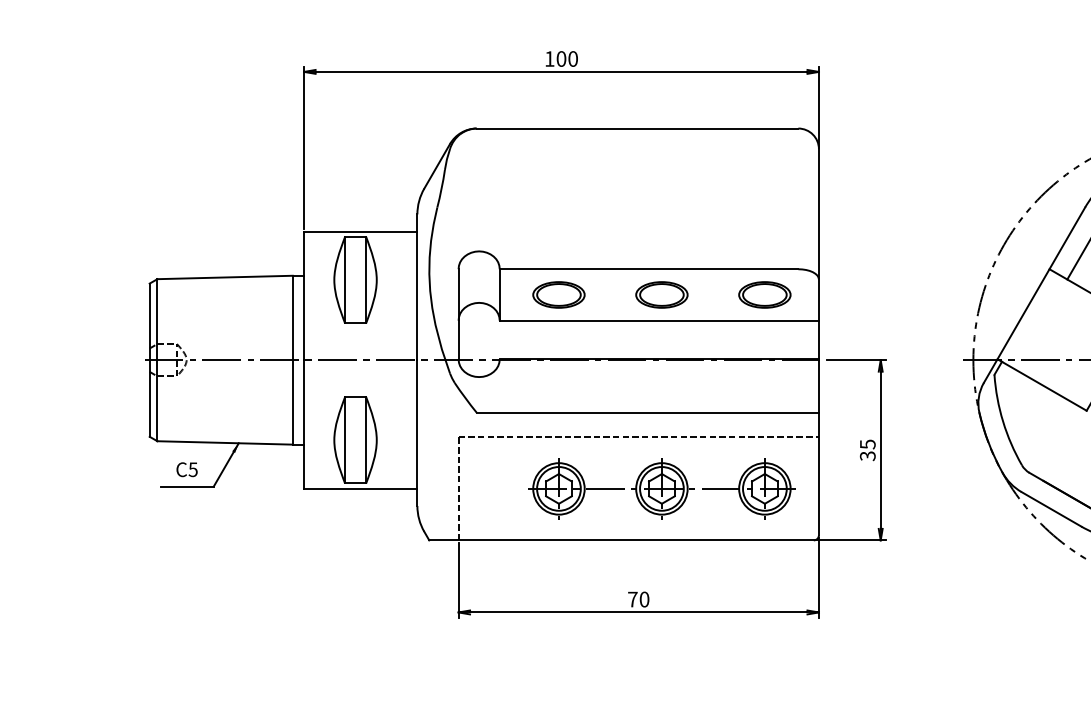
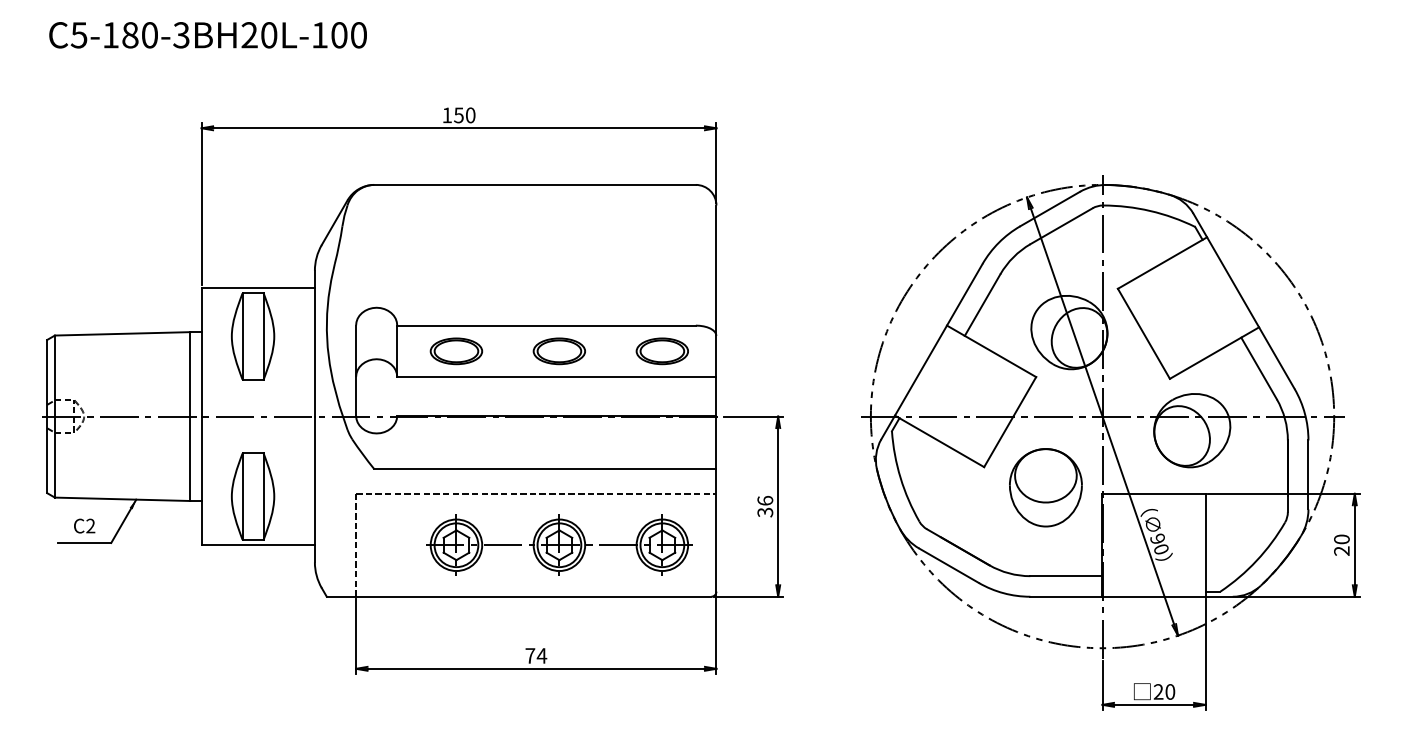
text: (561, 59) -> (458, 115), 100 -> 150
text: (868, 444) -> (765, 500), 35 -> 36
text: (193, 469) -> (90, 525), C5 -> C2
text: (644, 599) -> (541, 655), 70 -> 74

